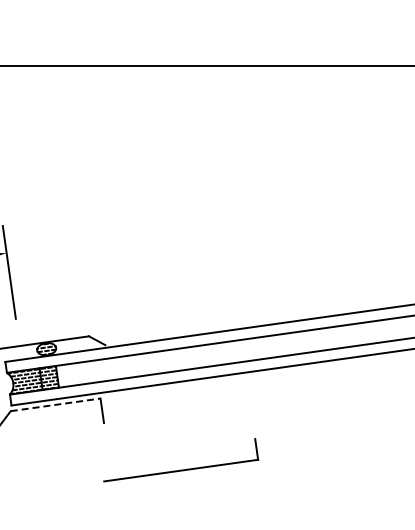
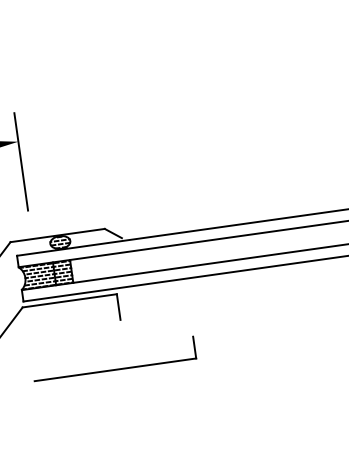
line: (56, 404) -> (70, 300), dashed -> solid
part: (181, 469) -> (115, 368), moved

